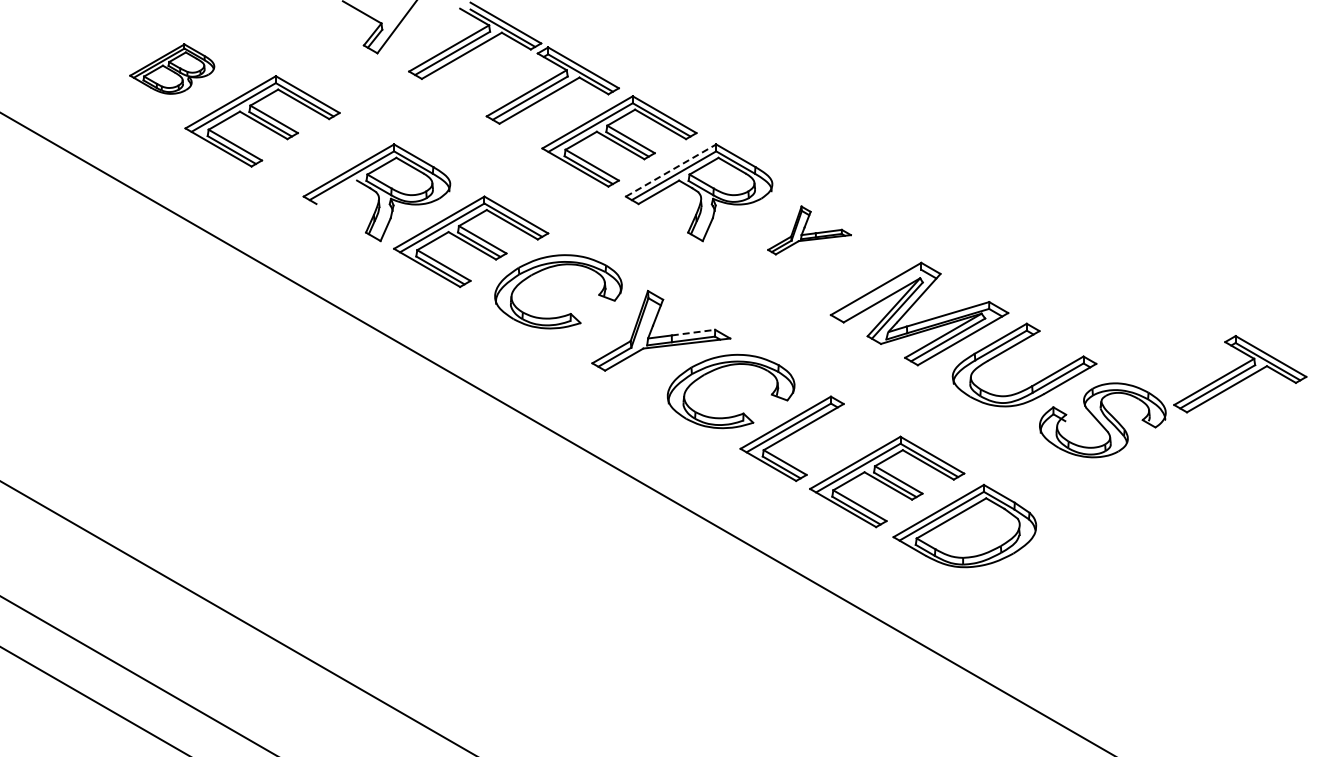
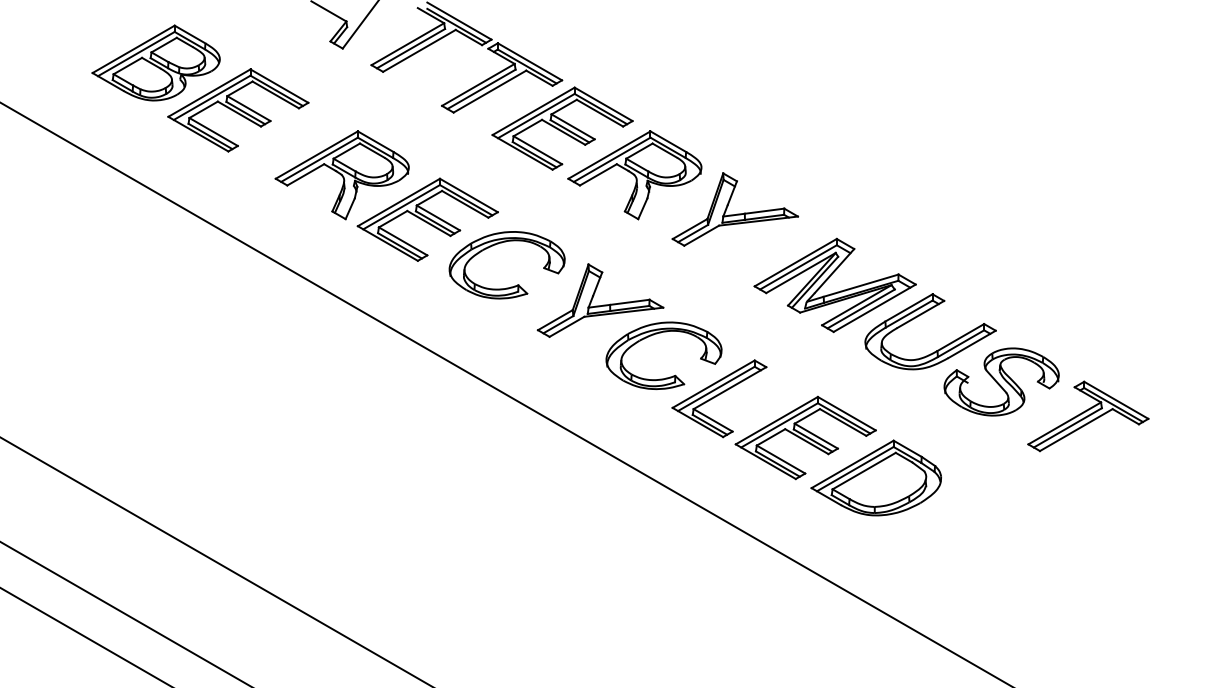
part: (172, 68) -> (156, 62), size x1.67
line: (671, 170) -> (609, 155), dashed -> solid
line: (336, 192) -> (305, 175), added
part: (809, 230) -> (735, 209), size x1.67
line: (878, 293) -> (797, 266), added
line: (693, 332) -> (629, 302), dashed -> solid
part: (1240, 374) -> (1088, 416), moved

